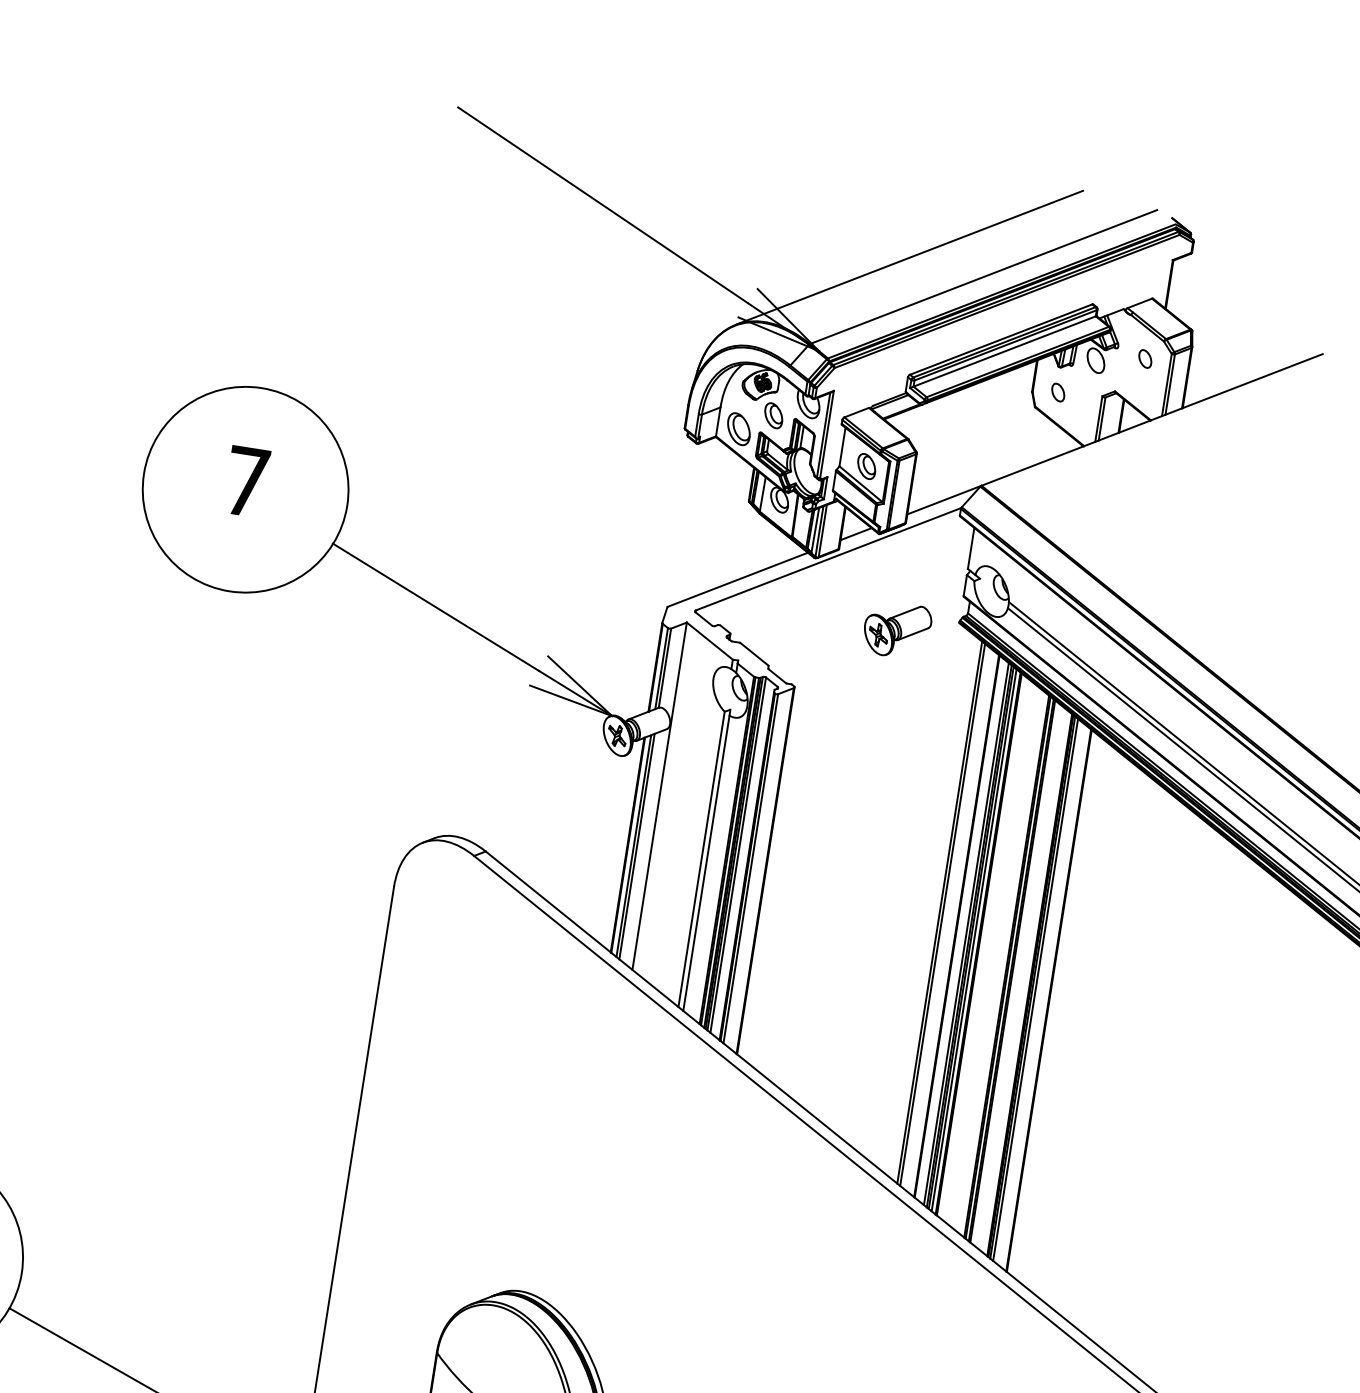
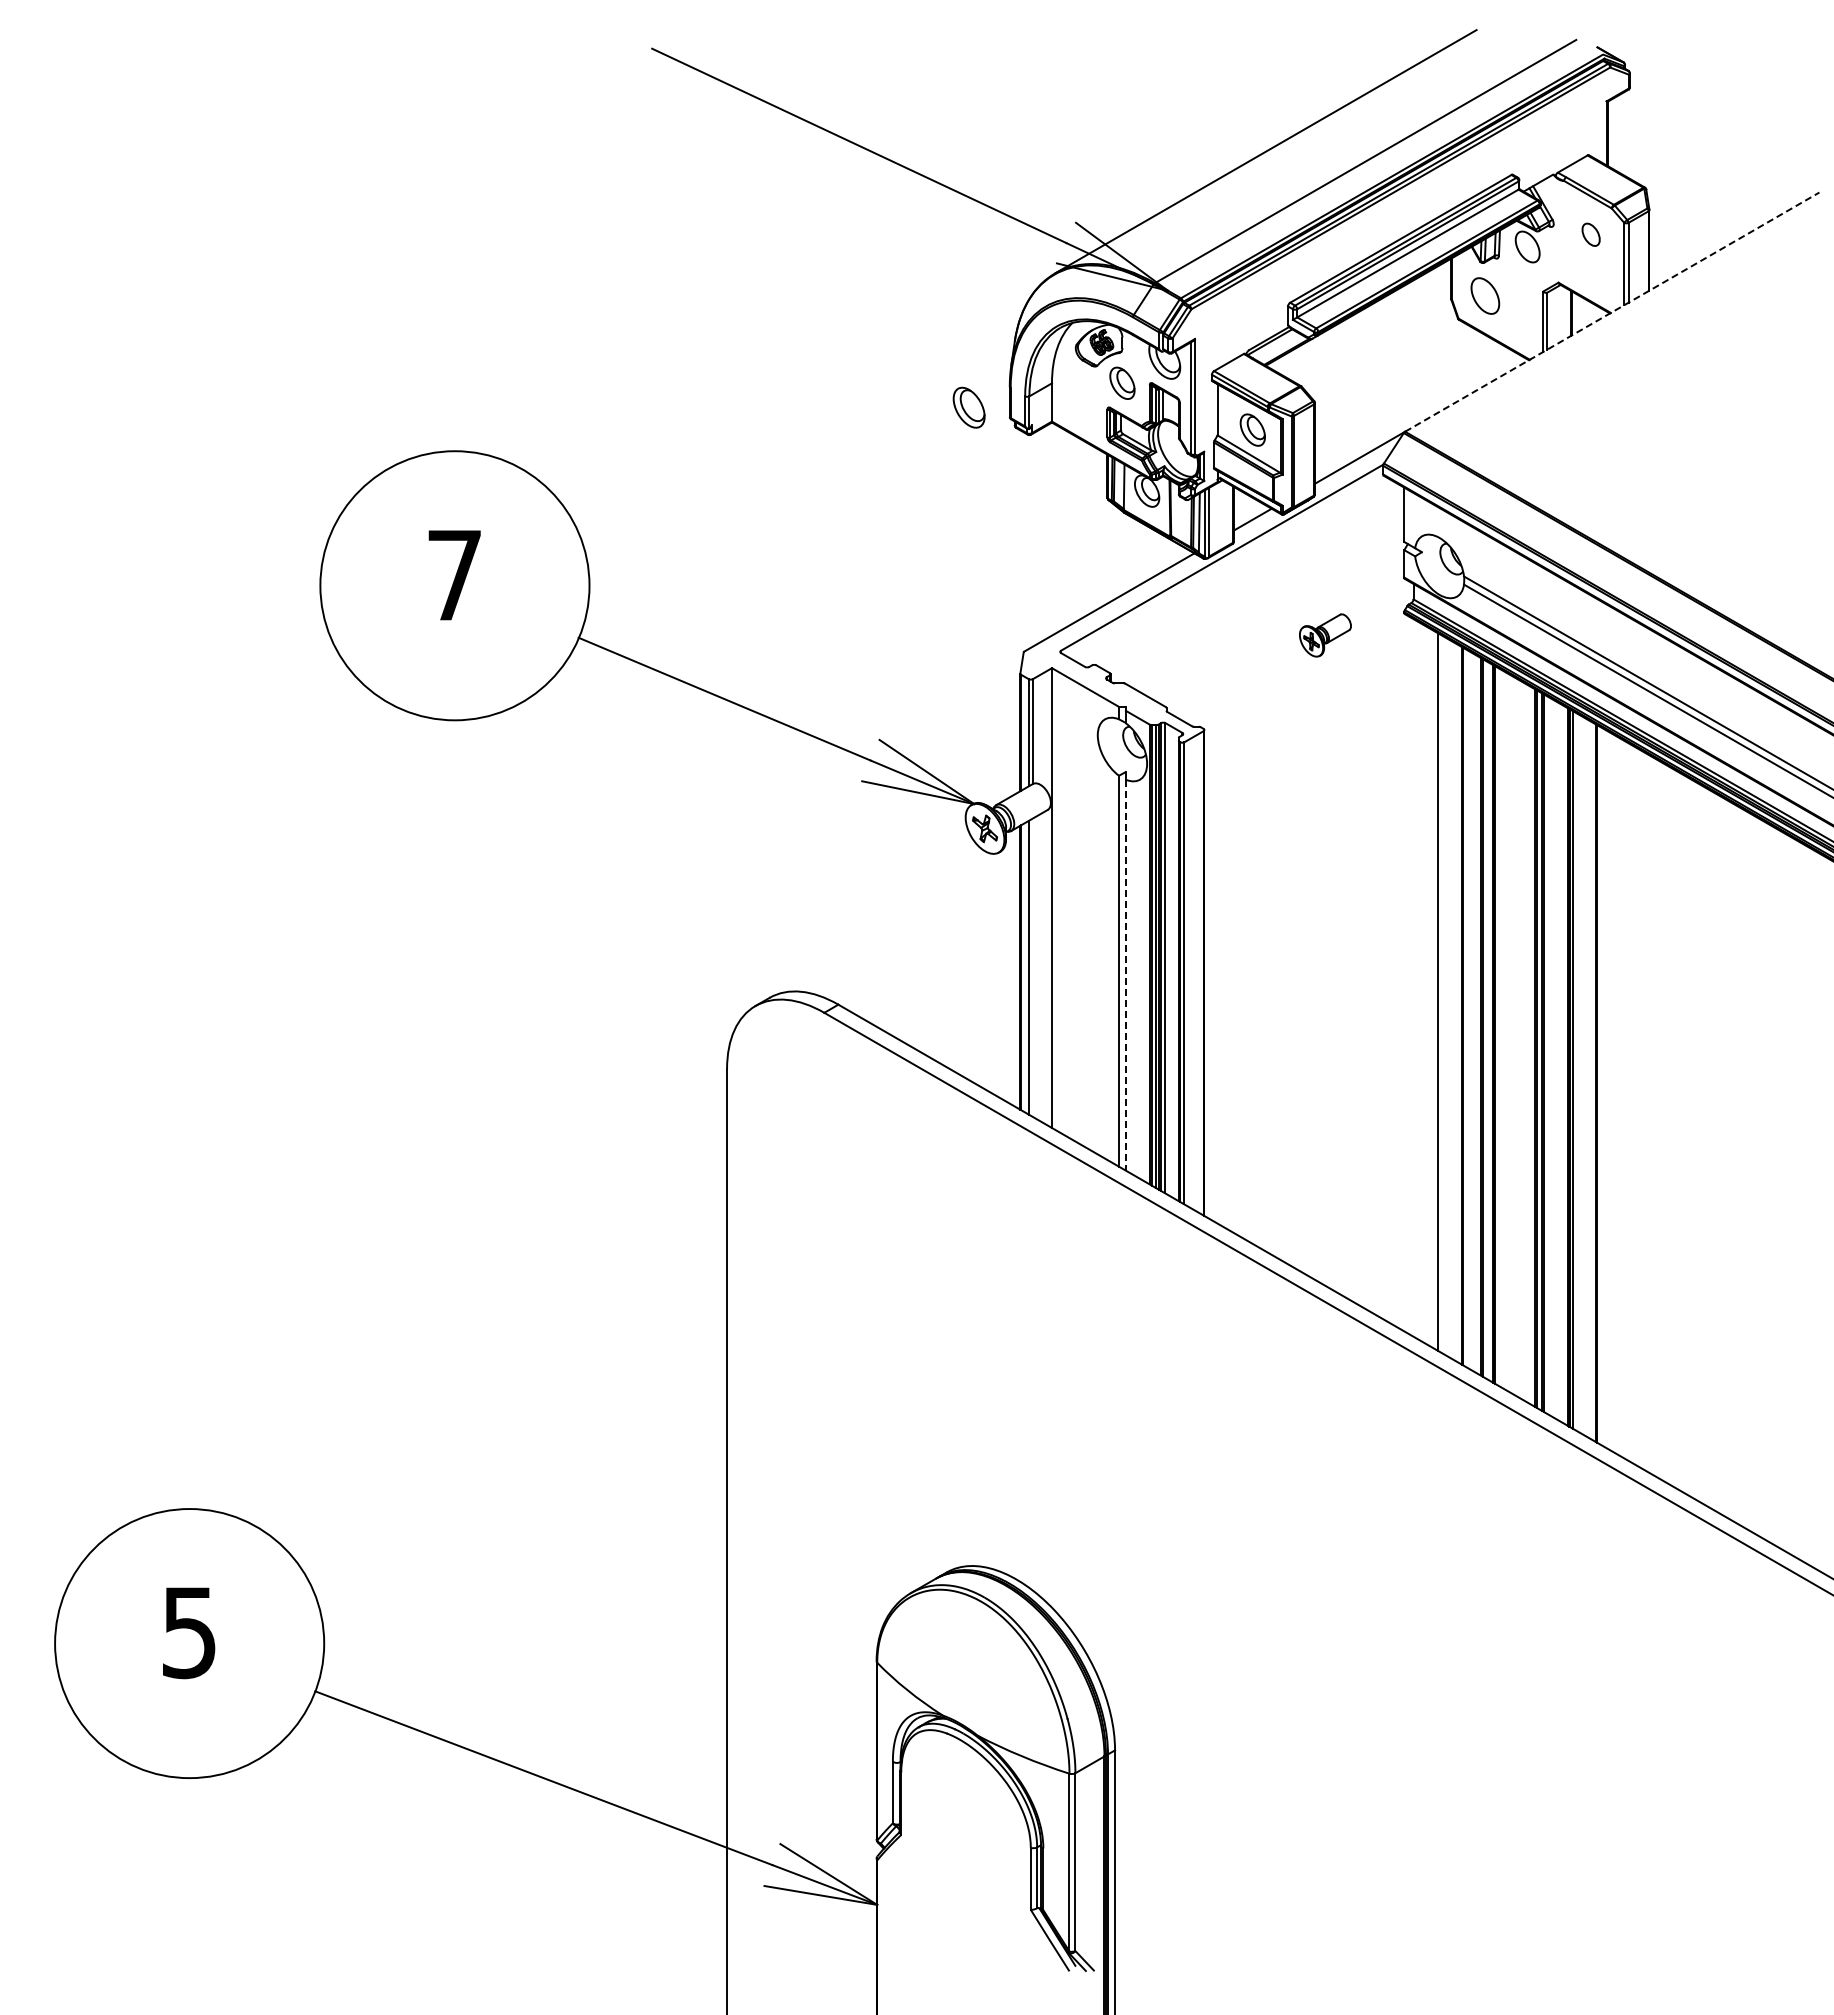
part: (1058, 392) -> (1485, 295), size x1.6
line: (1152, 419) -> (1612, 311), solid -> dashed
part: (738, 428) -> (968, 407), moved
part: (897, 630) -> (1325, 635), size x0.6
line: (636, 846) -> (1032, 967), removed
line: (706, 863) -> (1125, 975), solid -> dashed
line: (942, 915) -> (1441, 994), removed
line: (966, 933) -> (1476, 1013), removed
line: (974, 940) -> (1487, 1020), removed
line: (1035, 990) -> (1577, 1072), removed

